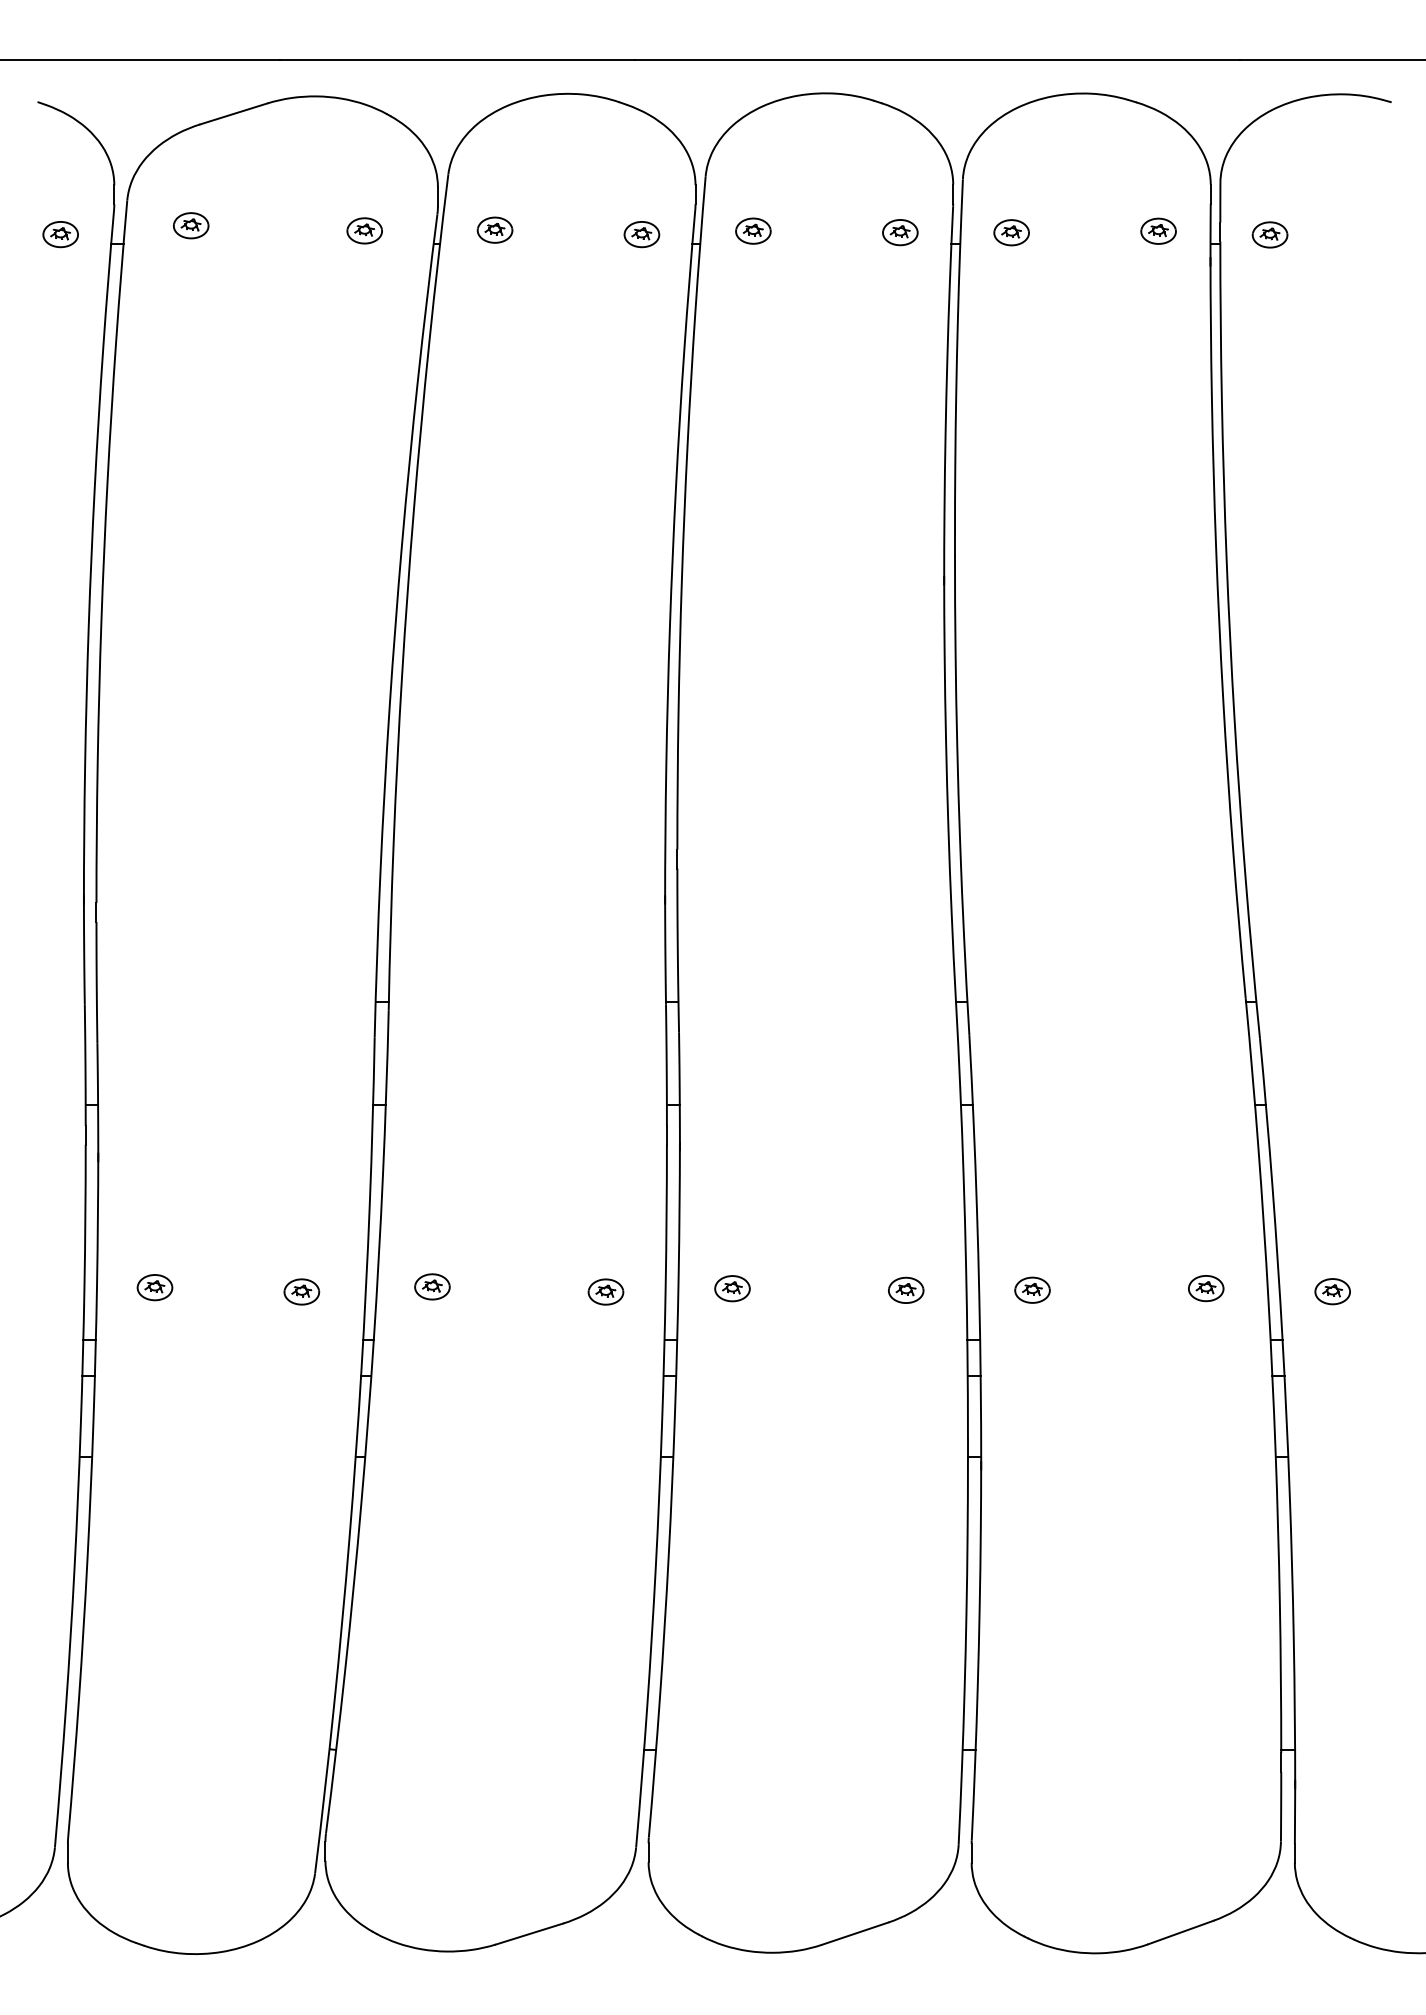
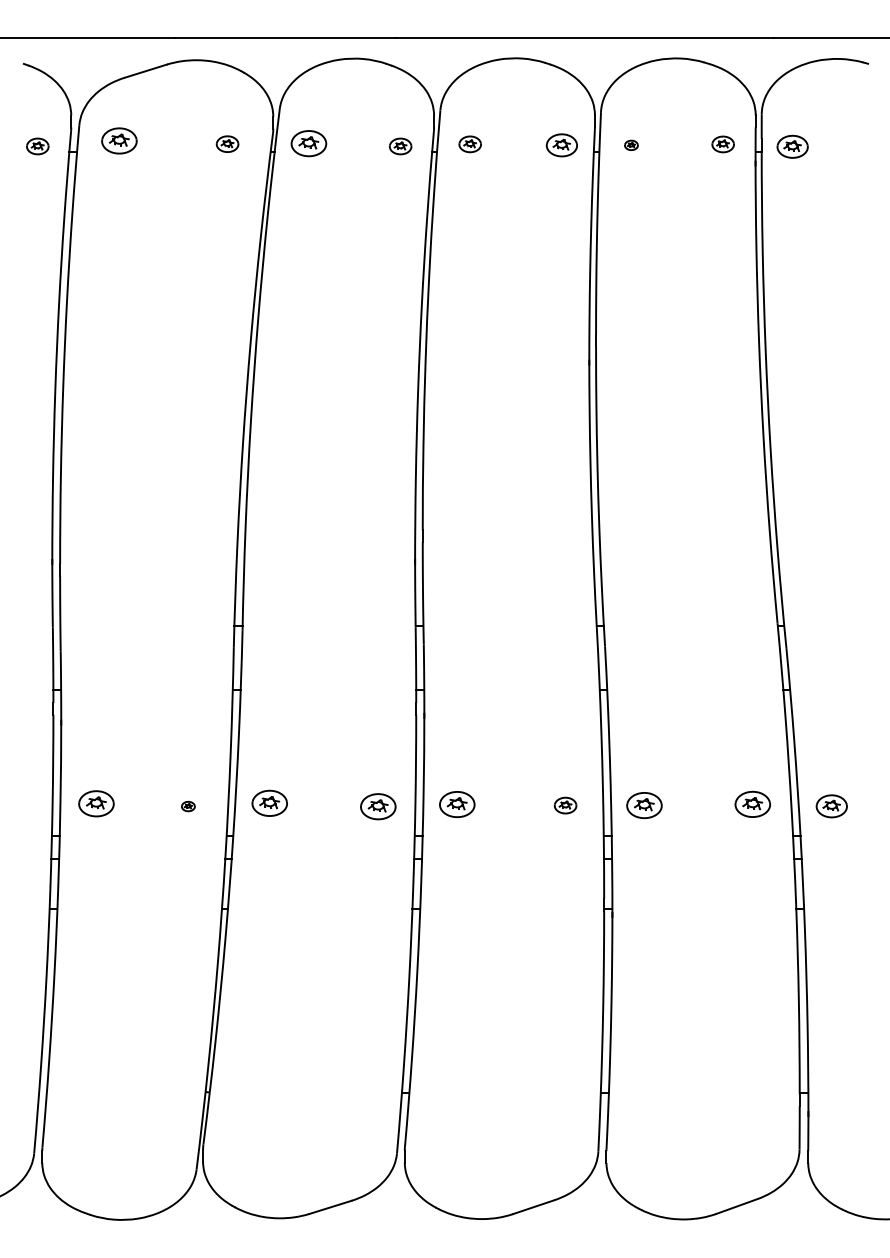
part: (189, 224) -> (118, 140), size x1.6
part: (494, 229) -> (308, 143), size x1.6
part: (899, 231) -> (561, 144), size x1.4
part: (1011, 232) -> (631, 145), size x0.6
part: (1269, 234) -> (792, 146), size x1.4
part: (154, 1287) -> (96, 803), size x1.6
part: (431, 1287) -> (269, 803), size x1.6
part: (731, 1288) -> (456, 804), size x1.6
part: (1205, 1288) -> (752, 804), size x1.6
part: (1032, 1290) -> (644, 805), size x1.6
part: (302, 1291) -> (188, 806), size x0.6
part: (604, 1291) -> (377, 806), size x1.6
part: (1332, 1291) -> (831, 806), size x1.4

